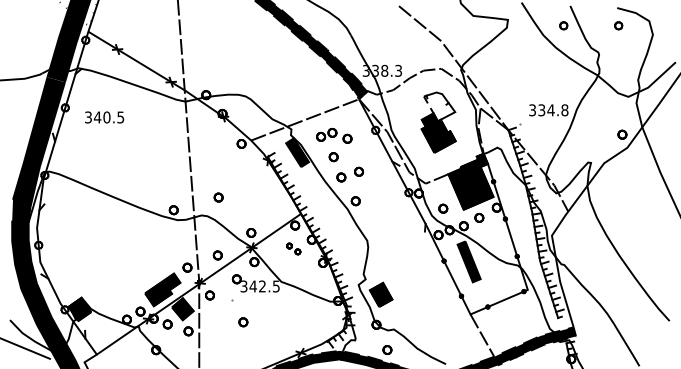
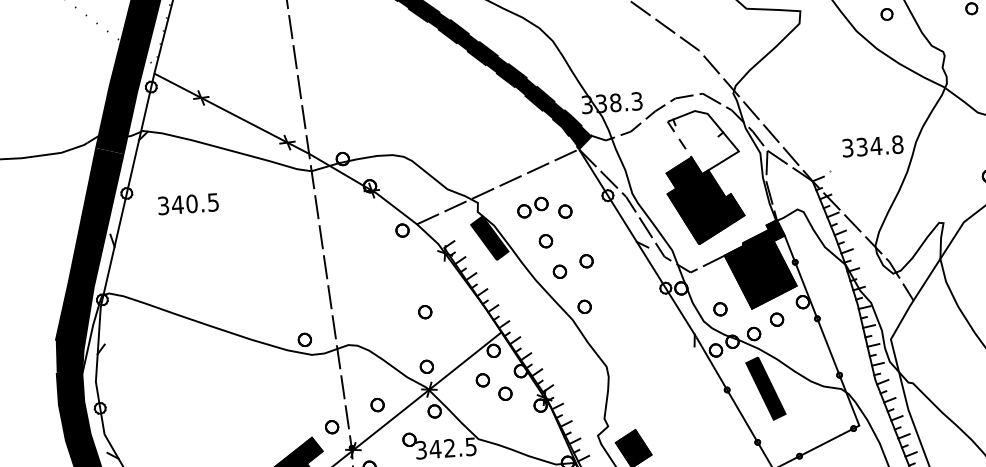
part: (438, 122) -> (703, 176), size x1.43
part: (218, 197) -> (424, 312), moved
part: (293, 248) -> (493, 386), size x1.67

